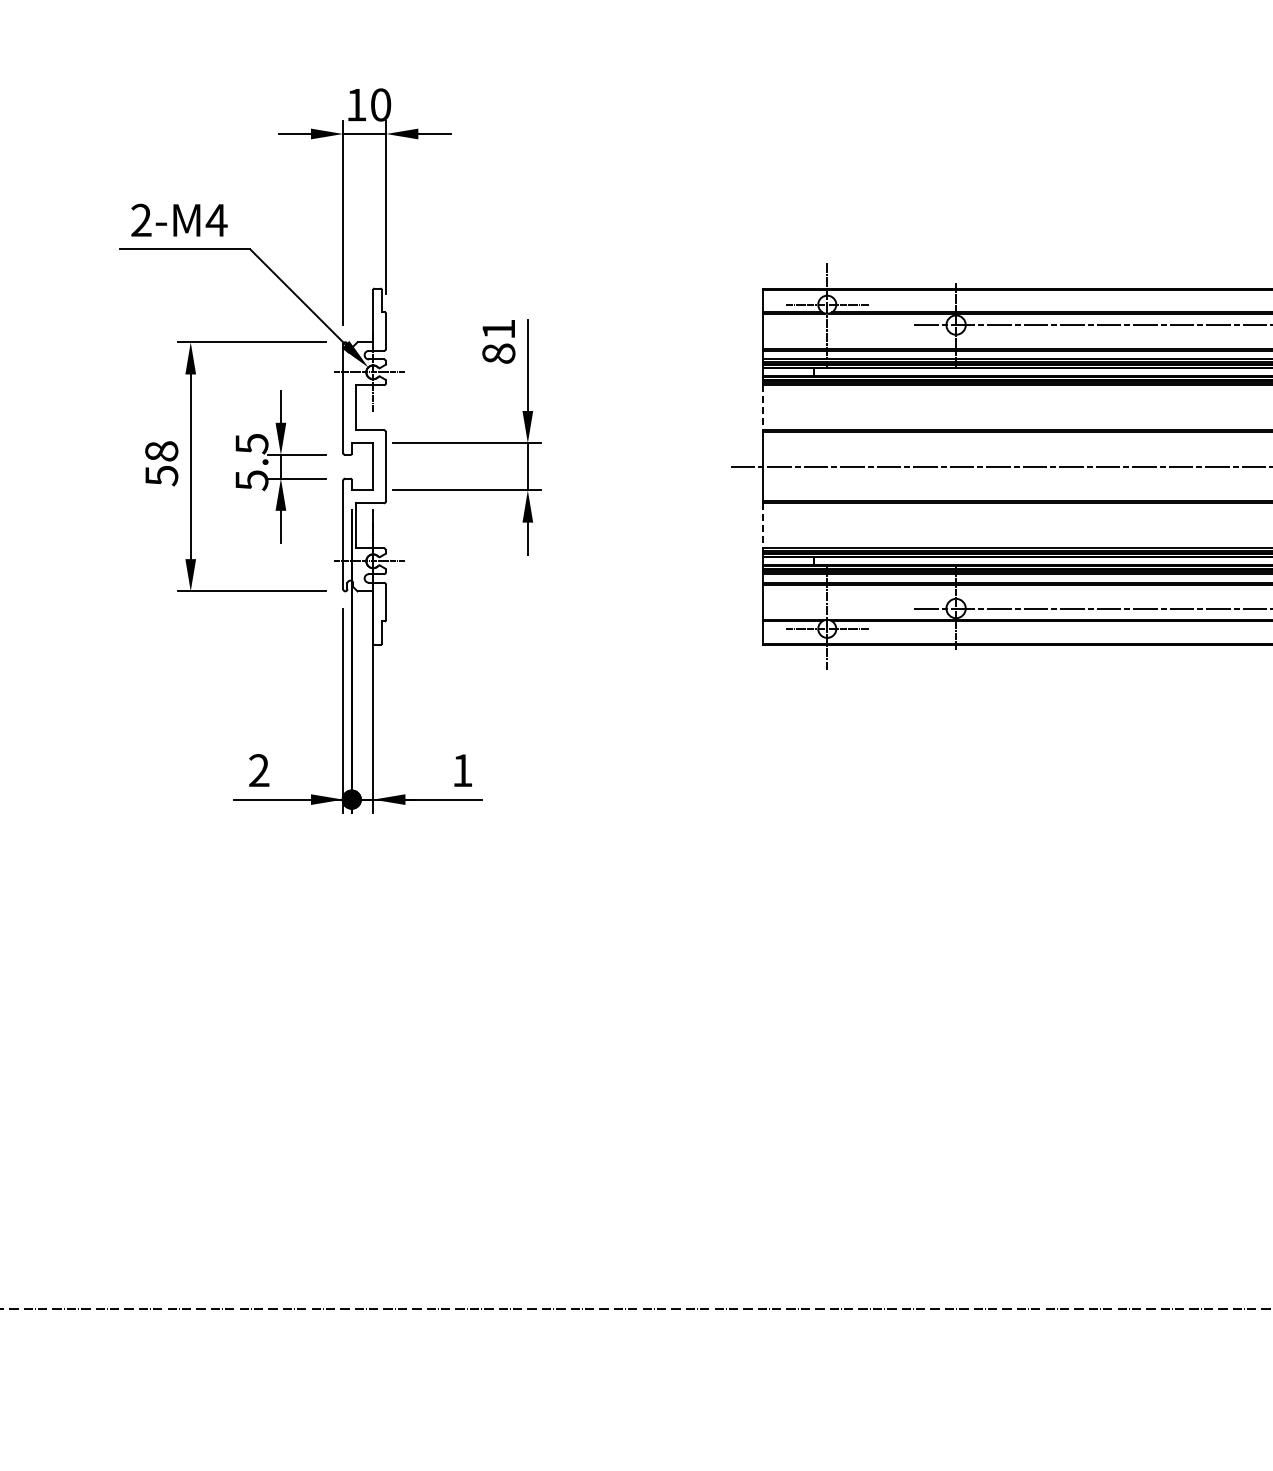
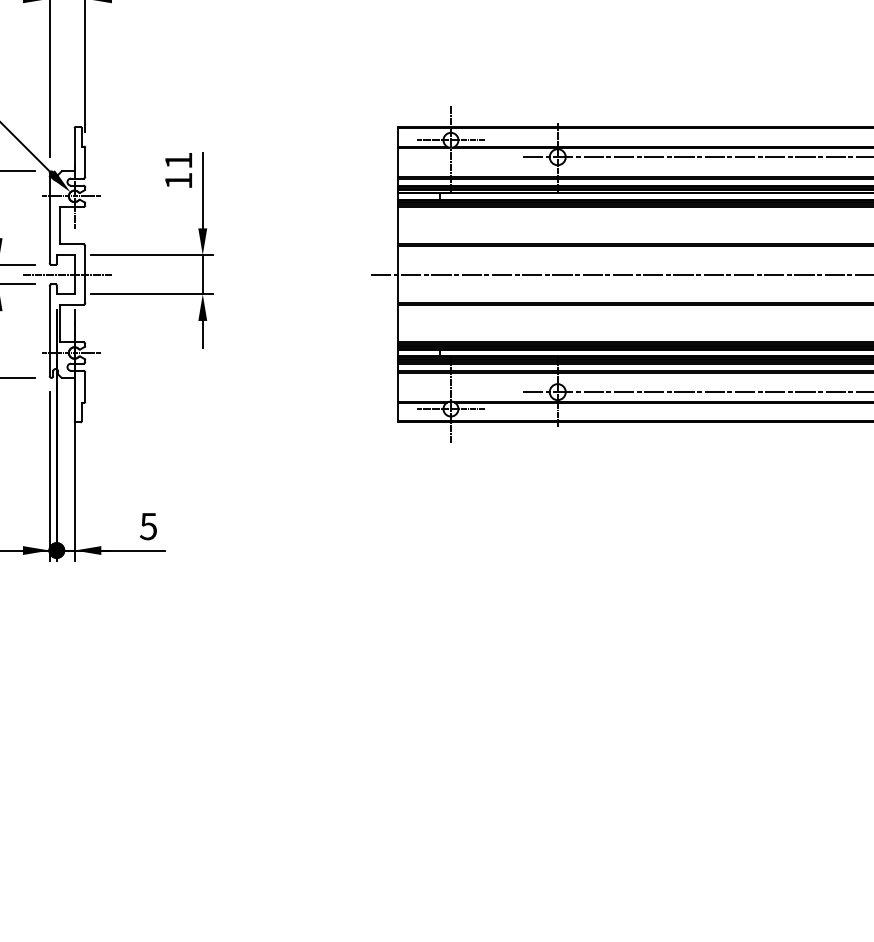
text: (498, 353) -> (178, 180), 81 -> 11
line: (762, 407) -> (397, 225), dashed -> solid
line: (364, 466) -> (67, 274), added
line: (762, 525) -> (397, 323), dashed -> solid
text: (462, 770) -> (148, 526), 1 -> 5

